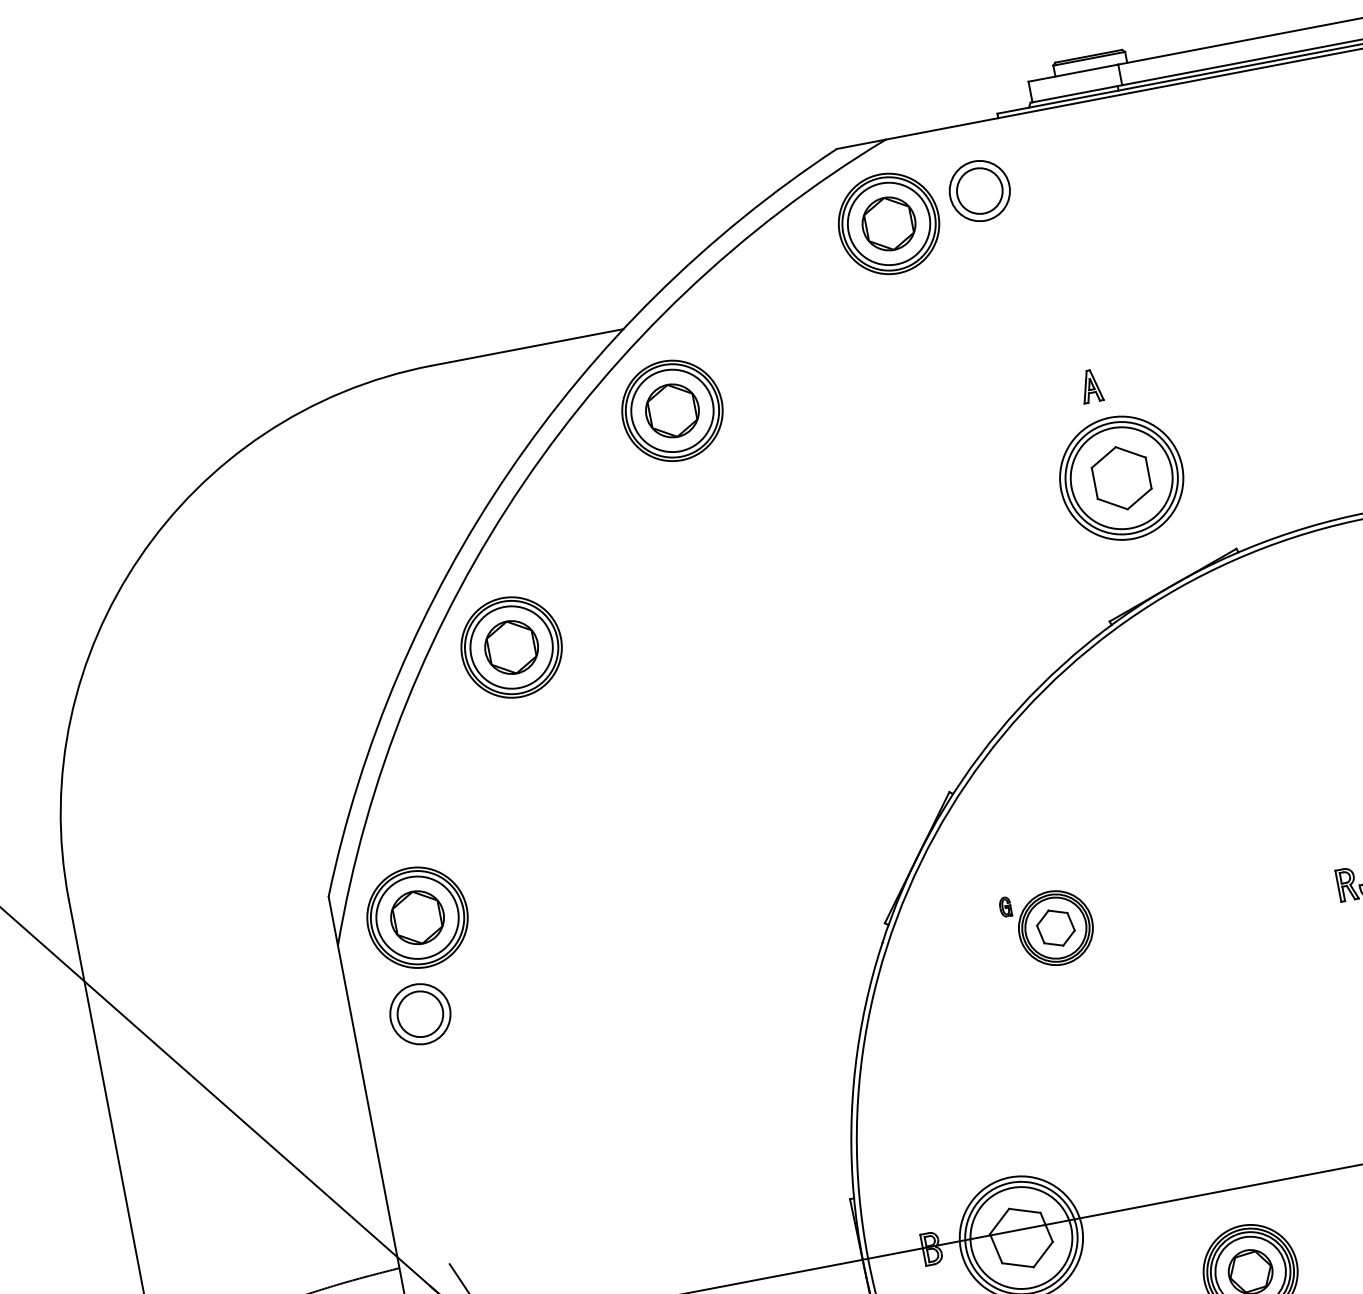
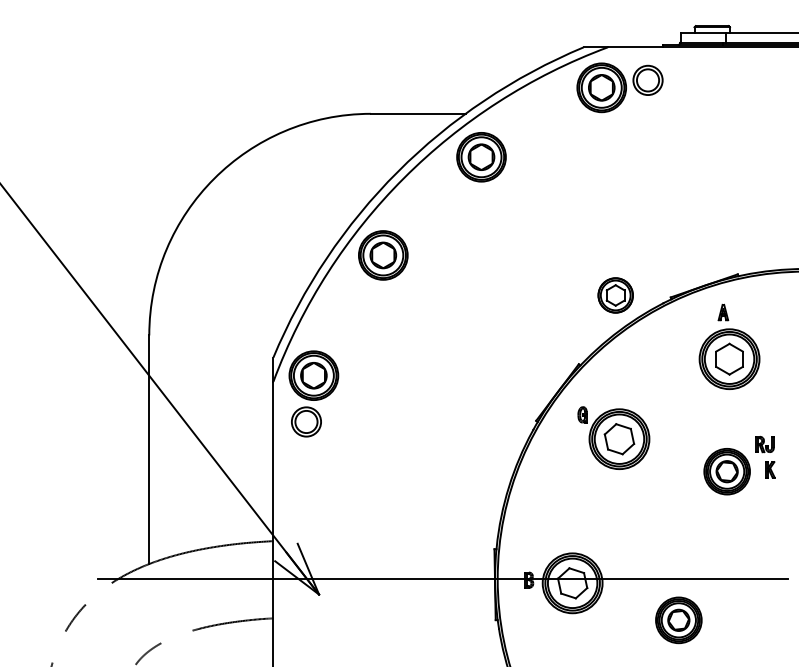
part: (1116, 452) -> (729, 346), moved
part: (997, 638) -> (615, 295), added
part: (1047, 927) -> (613, 437), size x1.67
part: (1289, 952) -> (726, 471), added

